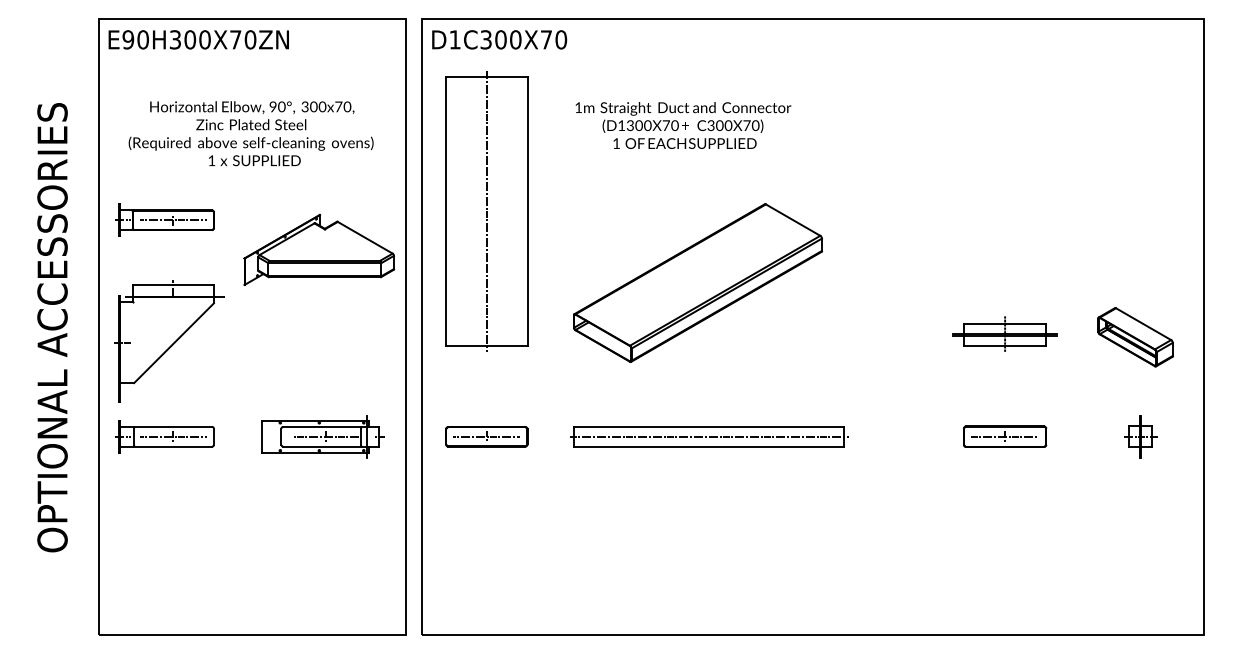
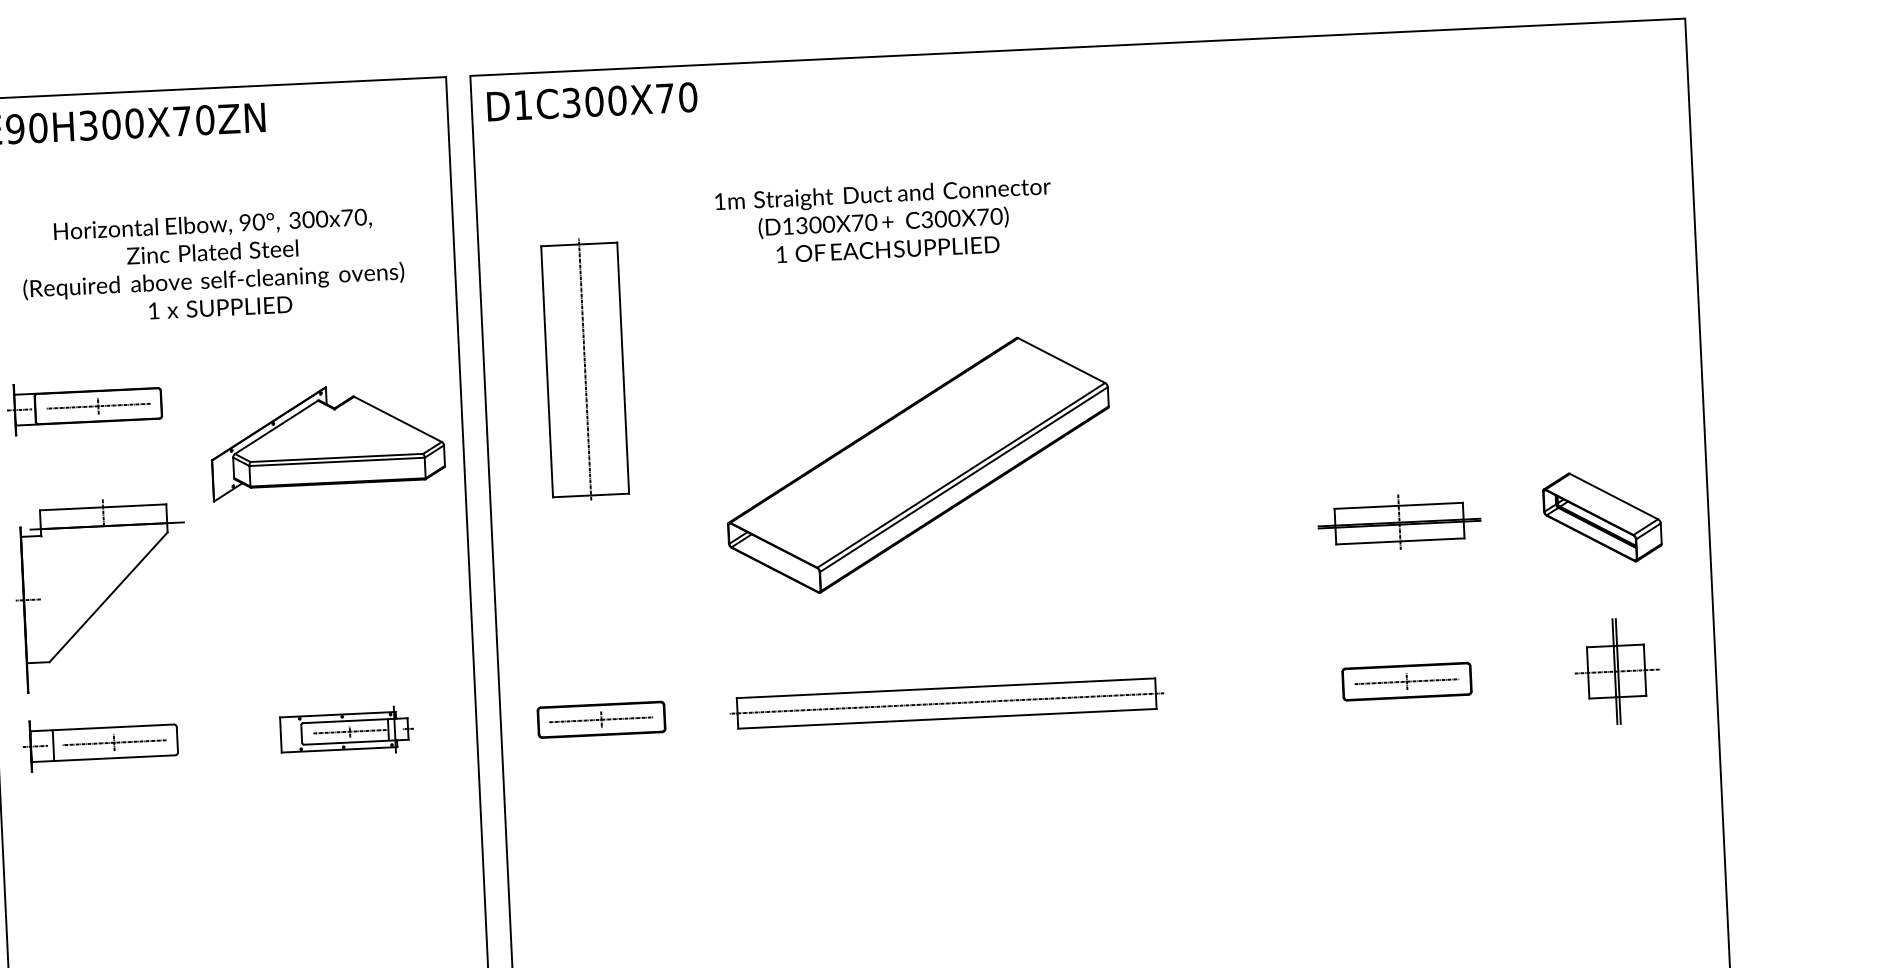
part: (486, 211) -> (584, 369), size x0.6
part: (322, 436) -> (346, 731), size x0.7
part: (1140, 436) -> (1617, 671), size x1.6

